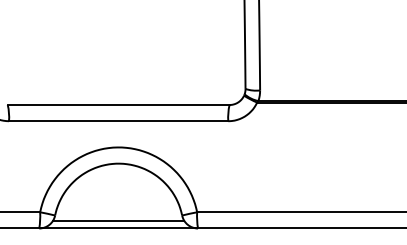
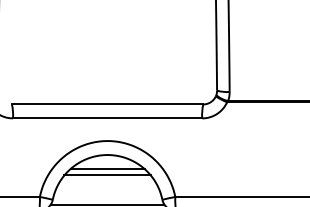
line: (118, 179) -> (107, 168), added
line: (118, 187) -> (107, 175), added

